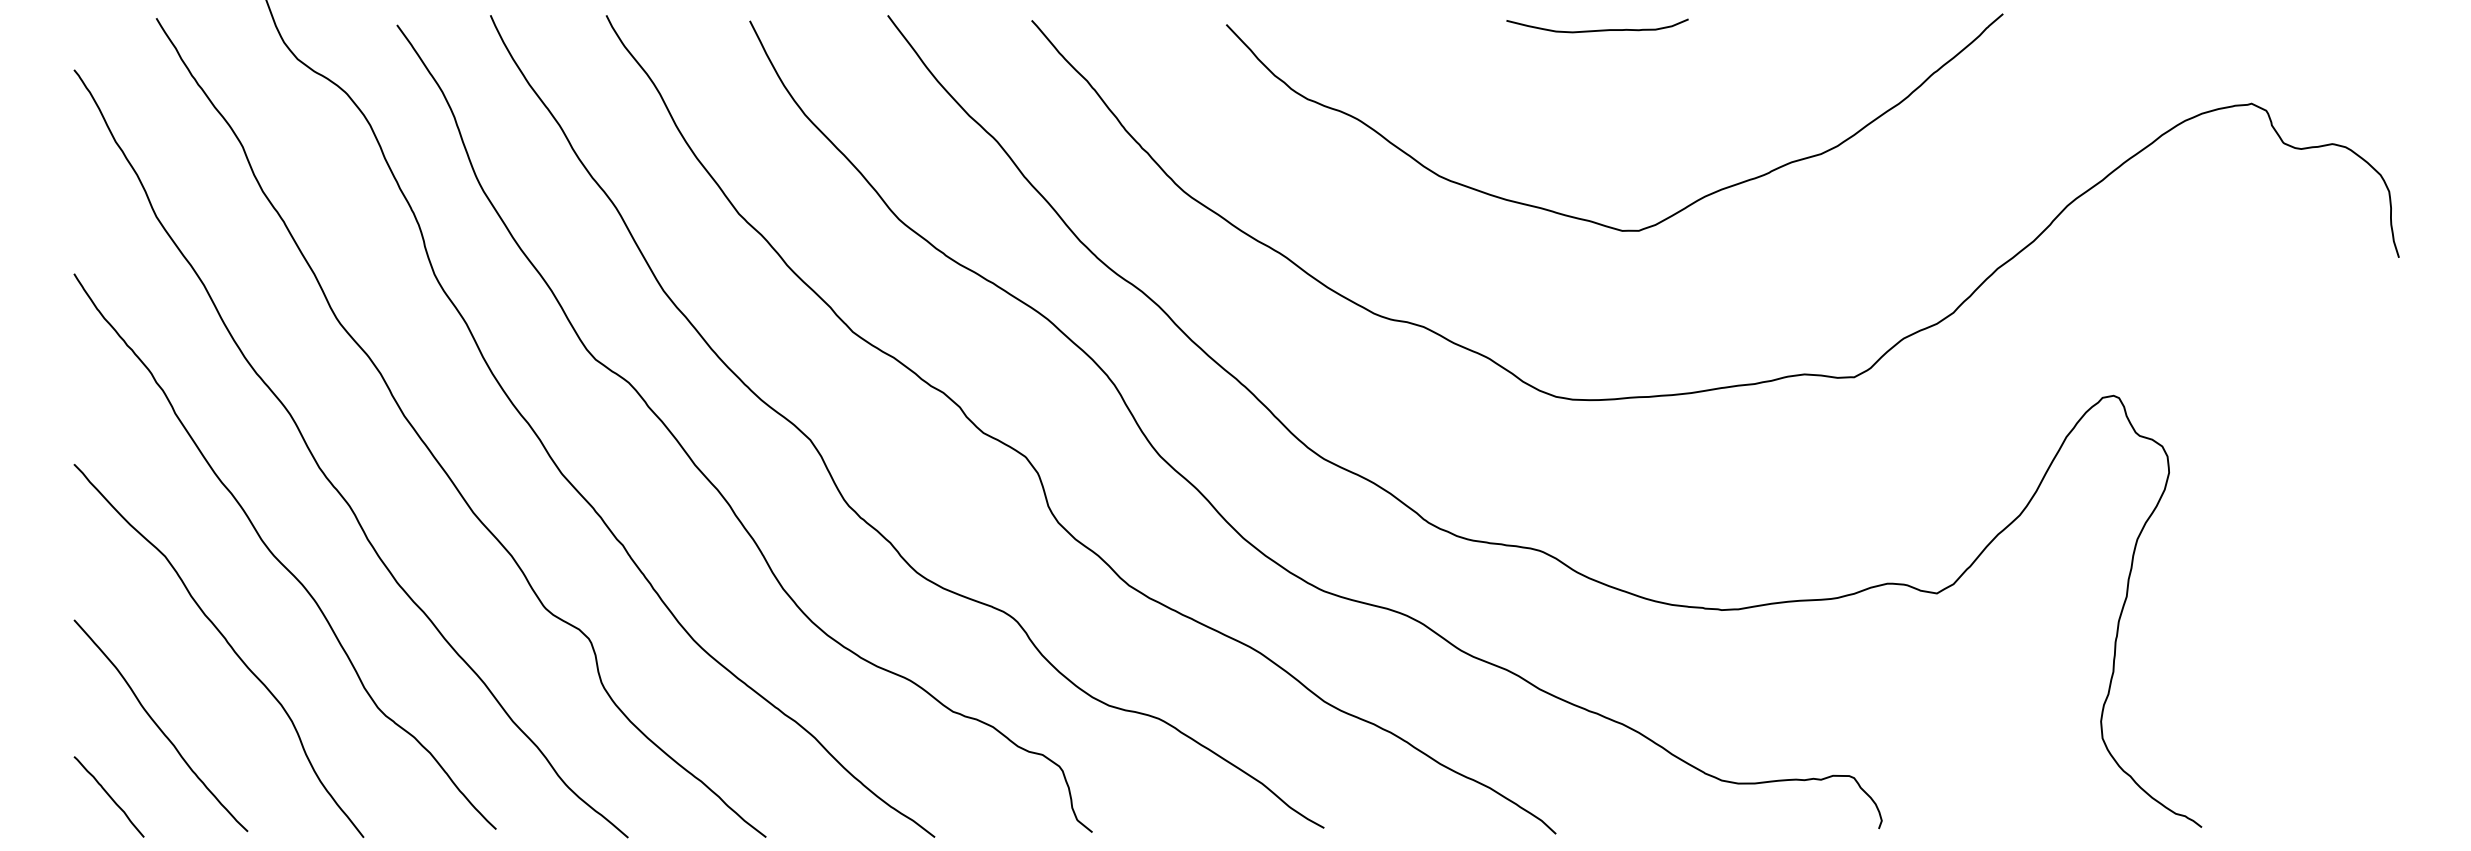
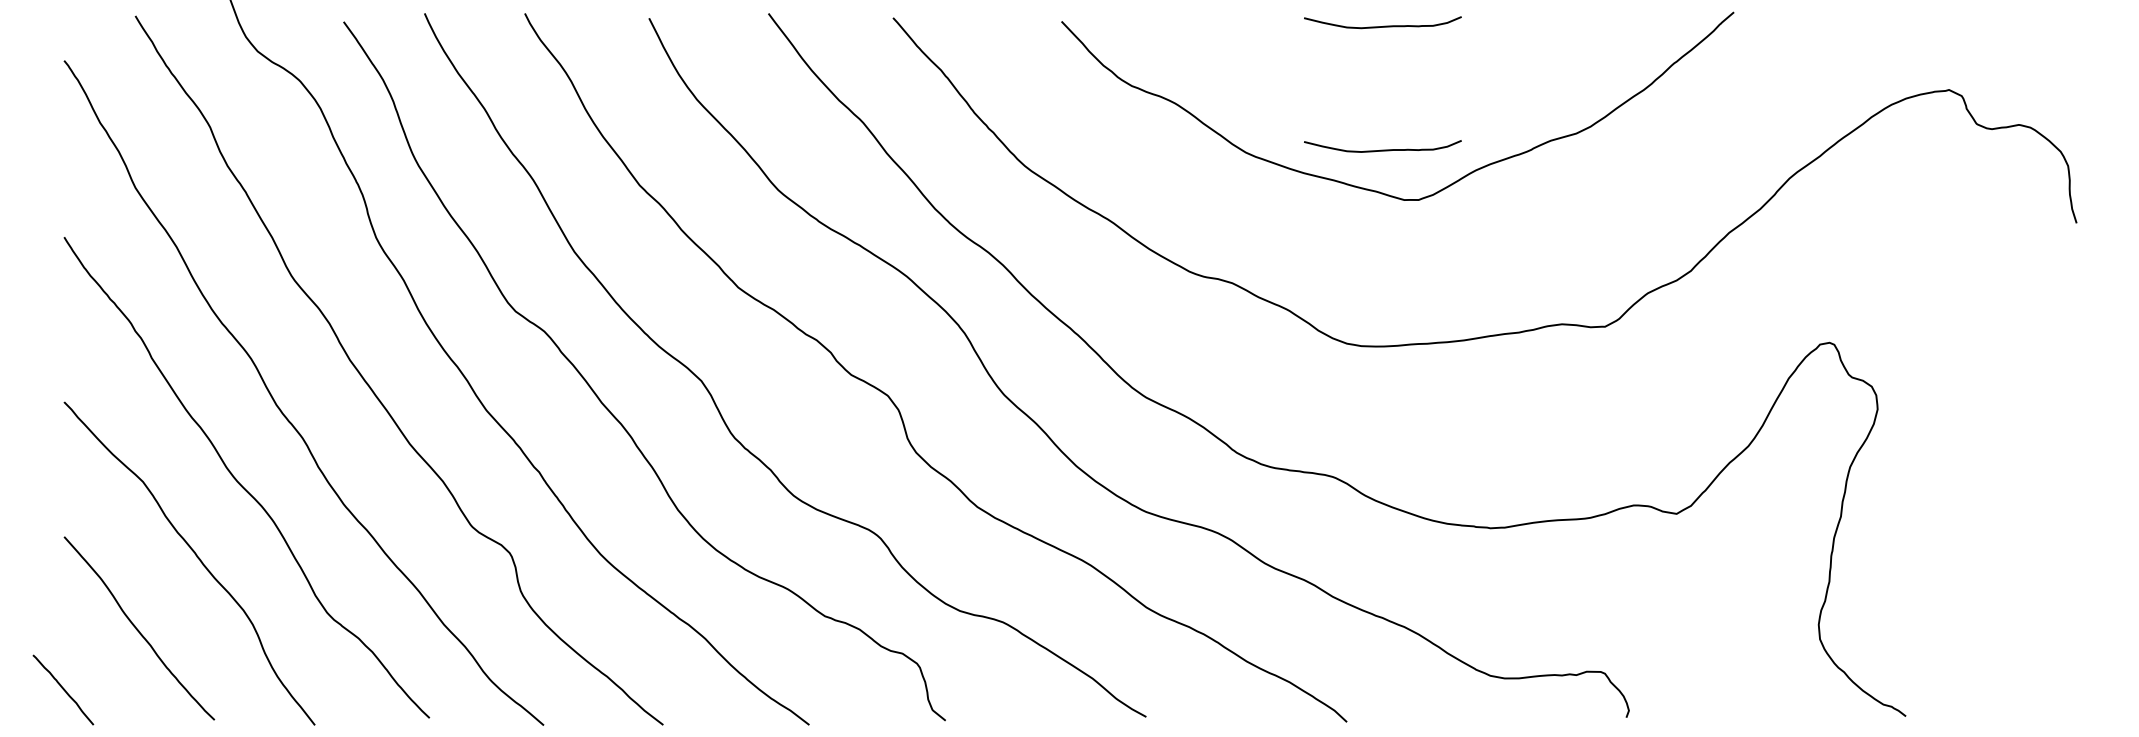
curve: (1598, 172) -> (1383, 149), added
curve: (108, 796) -> (62, 689), moved

